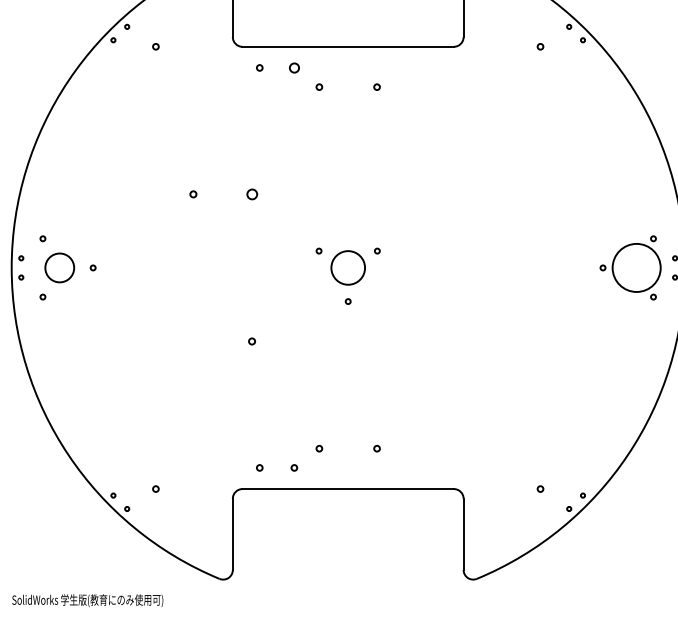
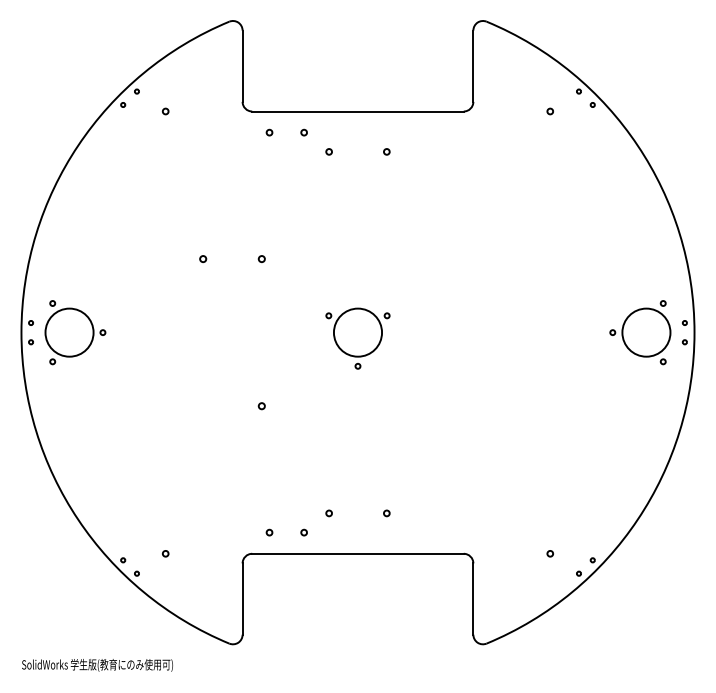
circle: (293, 67) -> (303, 132), size x0.62
circle: (251, 193) -> (261, 258), size x0.62
circle: (59, 267) -> (69, 332), size x1.67
circle: (347, 267) -> (357, 332), size x1.43

